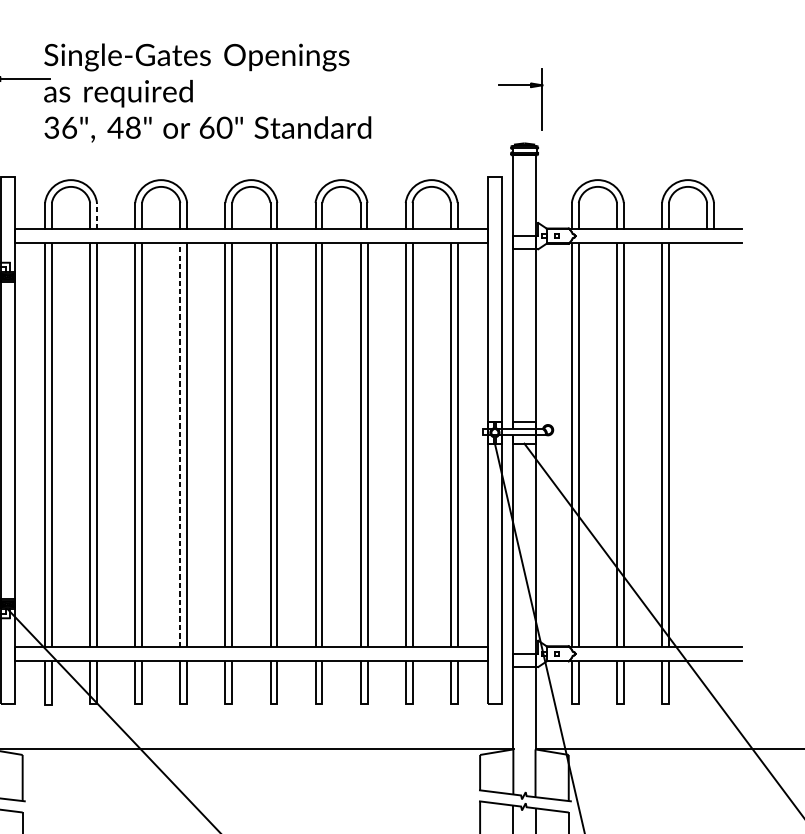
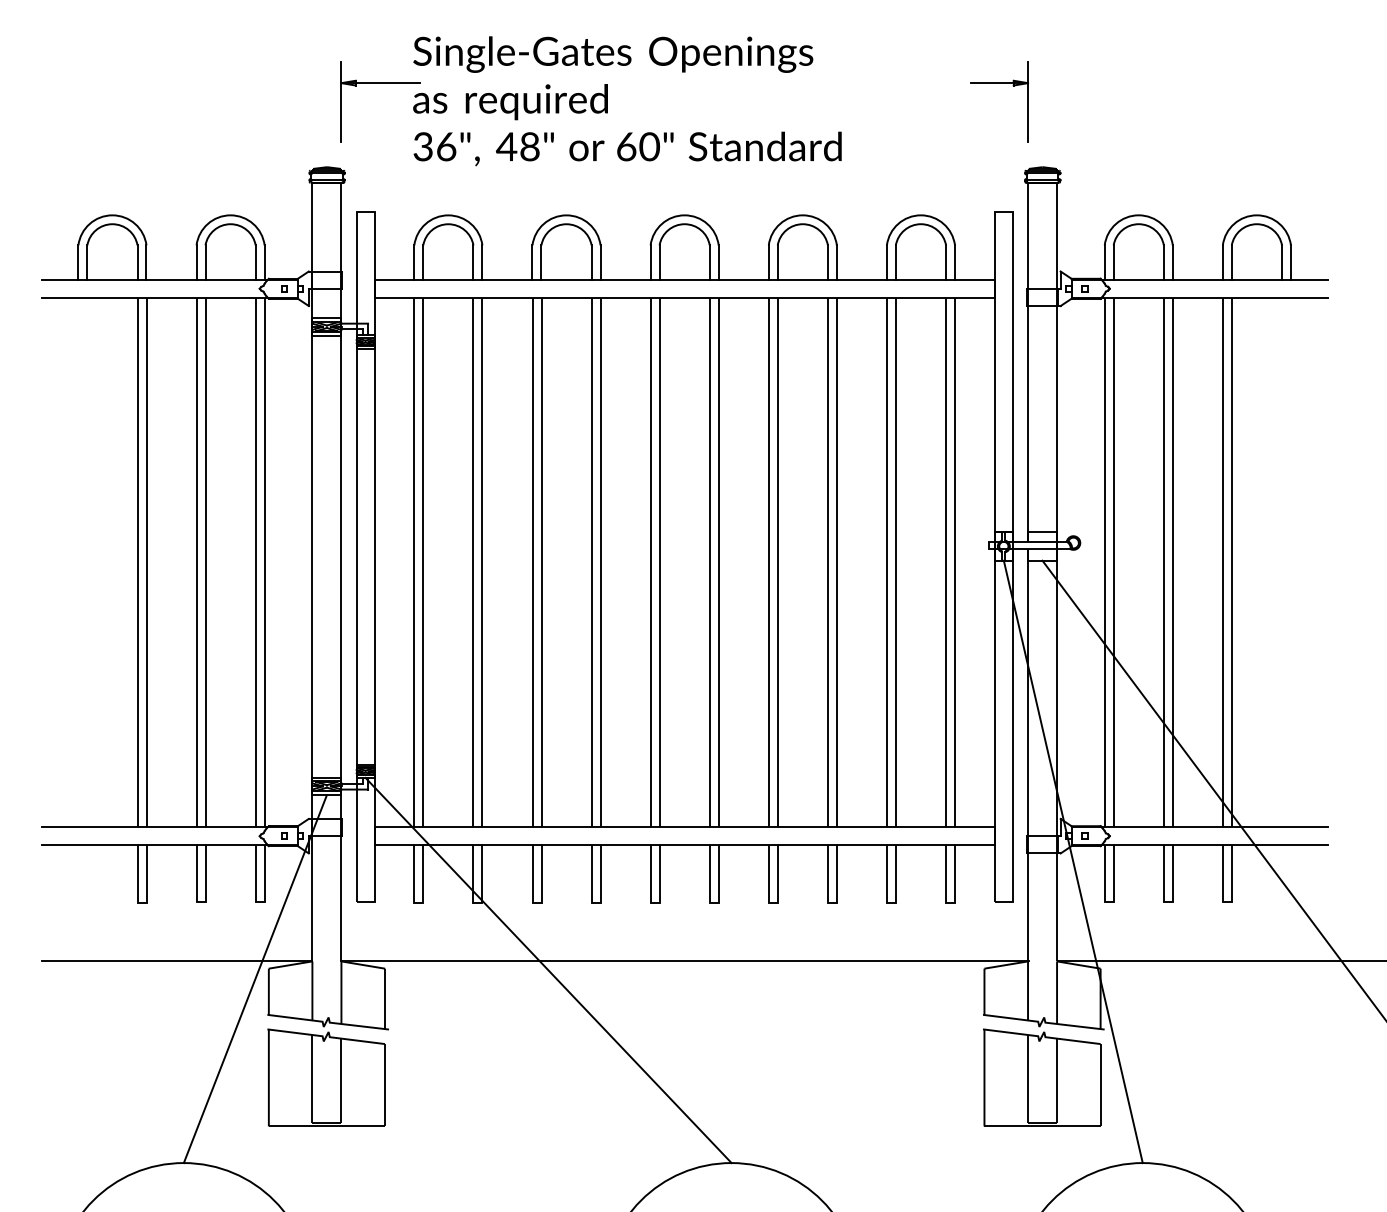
part: (520, 85) -> (999, 83), moved
line: (97, 216) -> (482, 262), dashed -> solid
line: (180, 445) -> (591, 562), dashed -> solid

